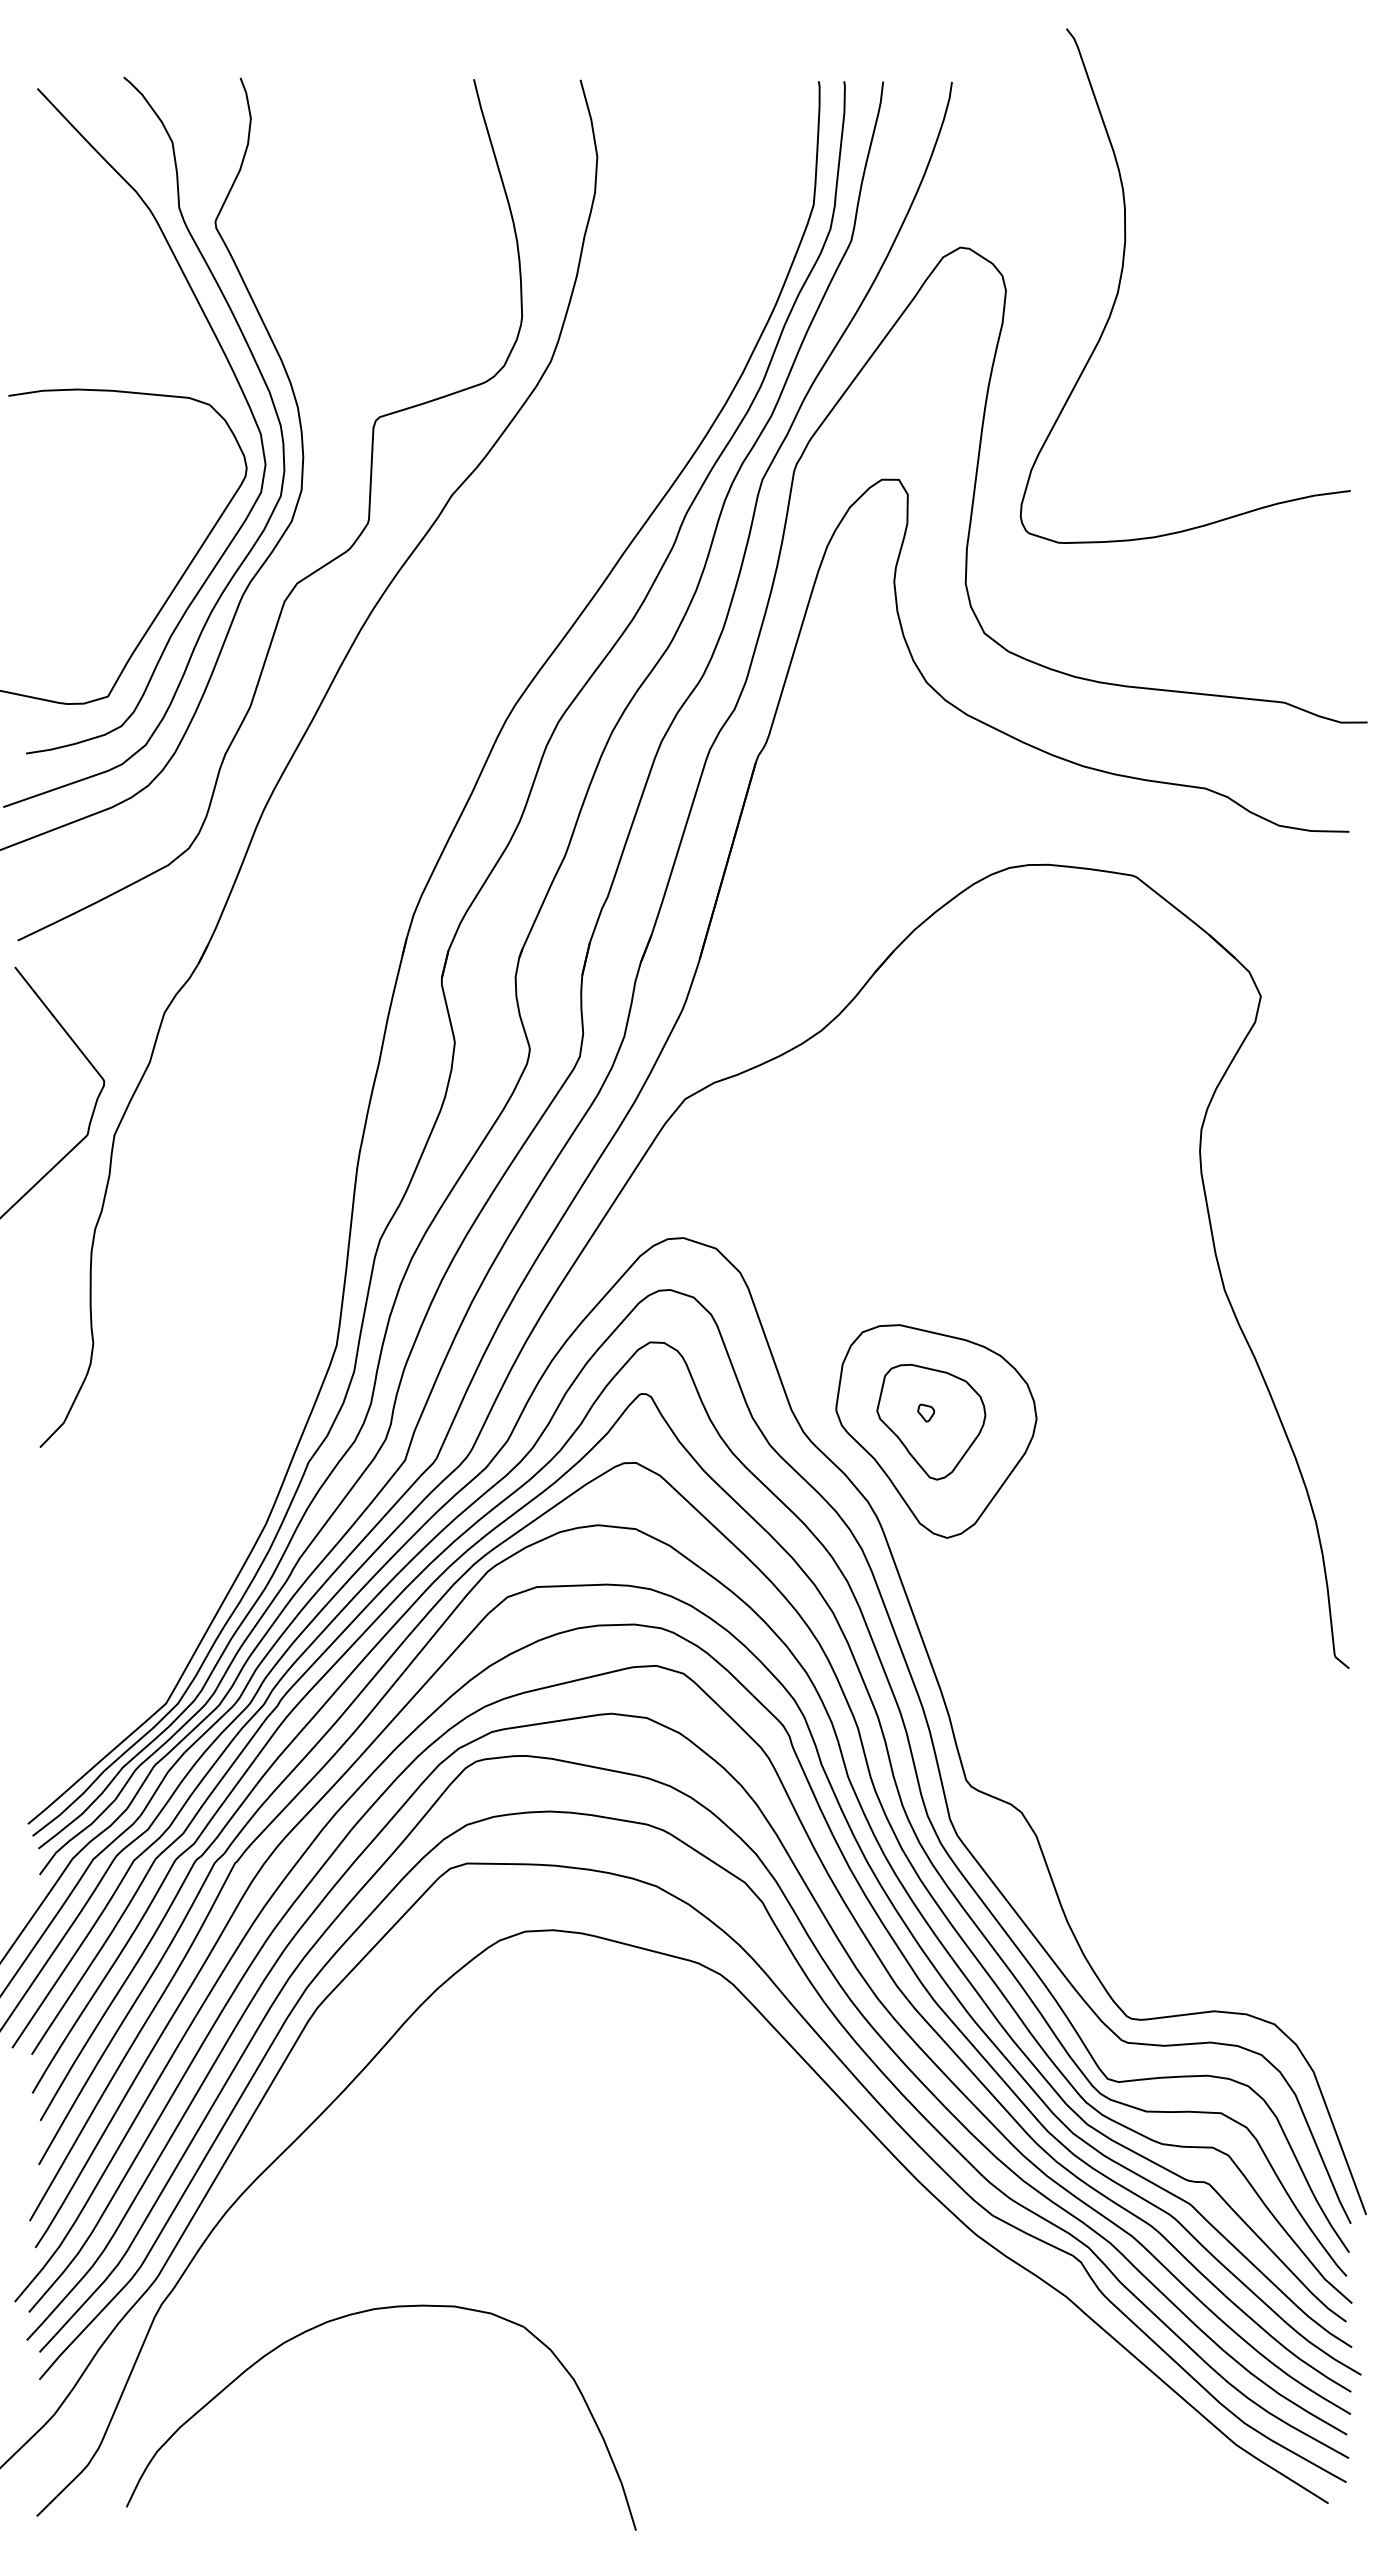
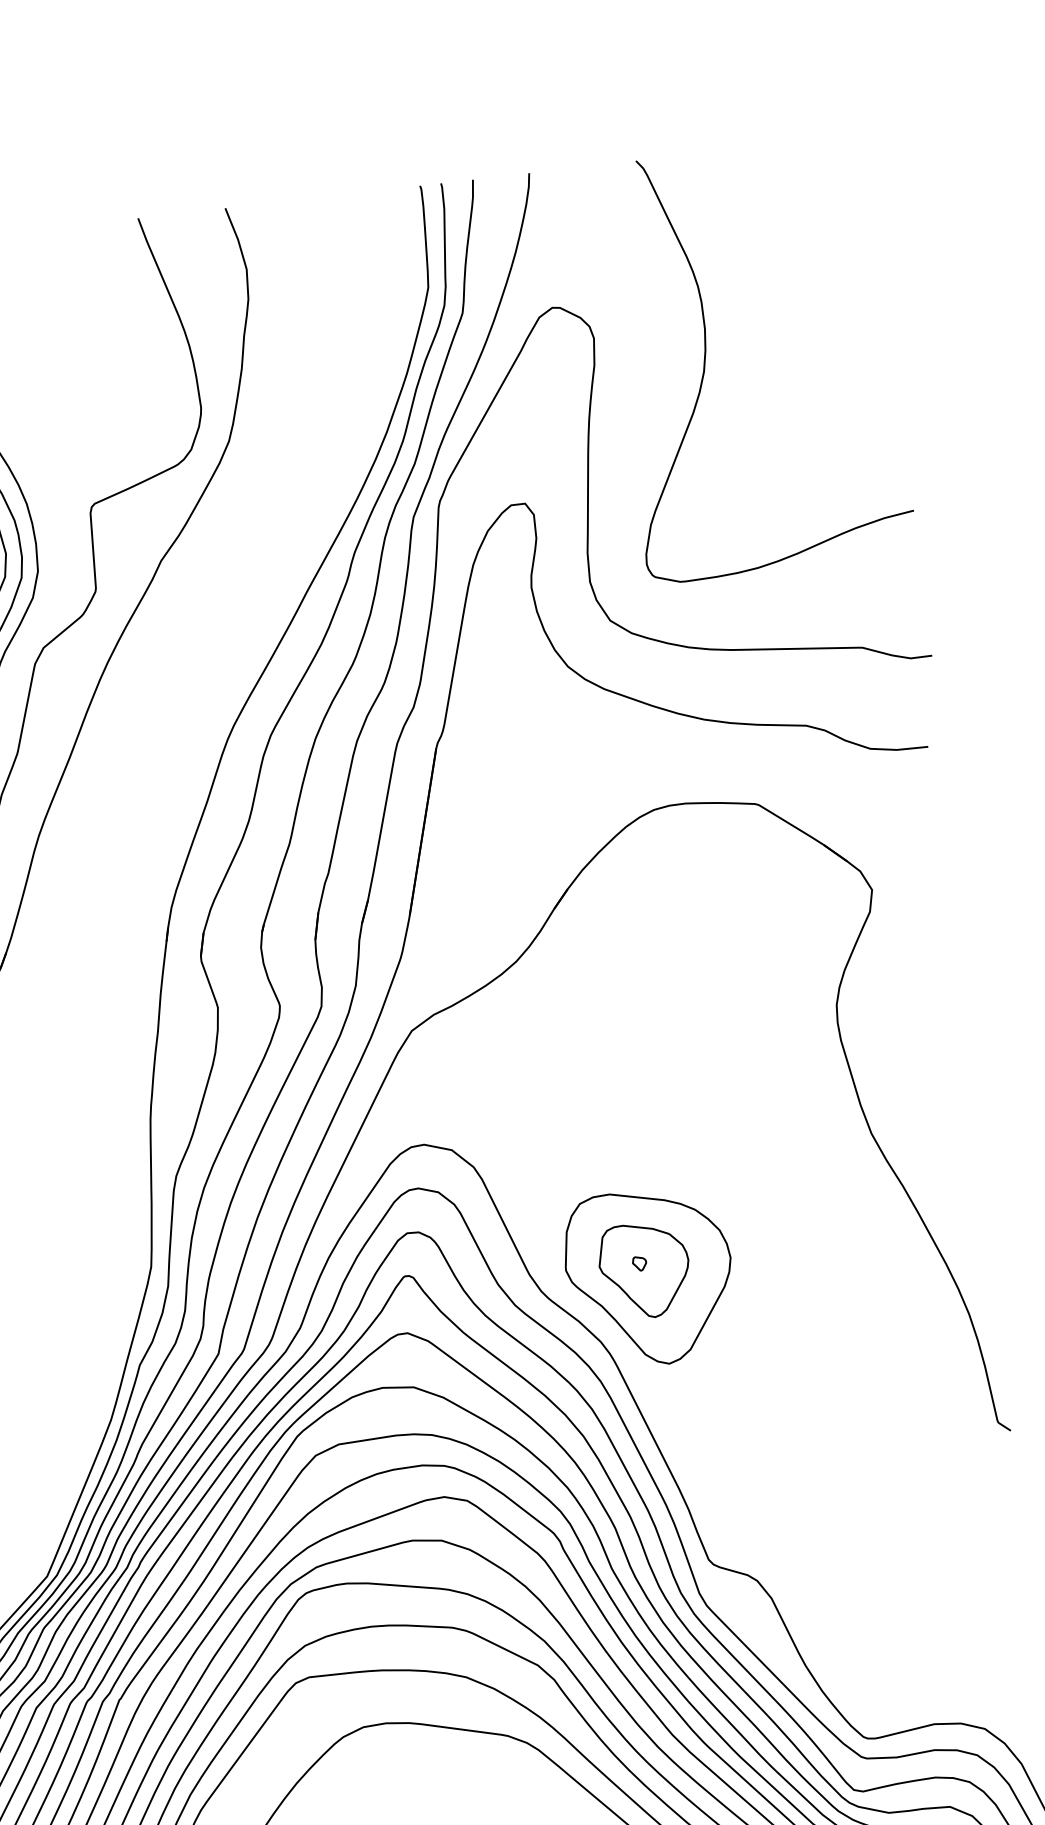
curve: (1122, 274) -> (706, 356), moved

